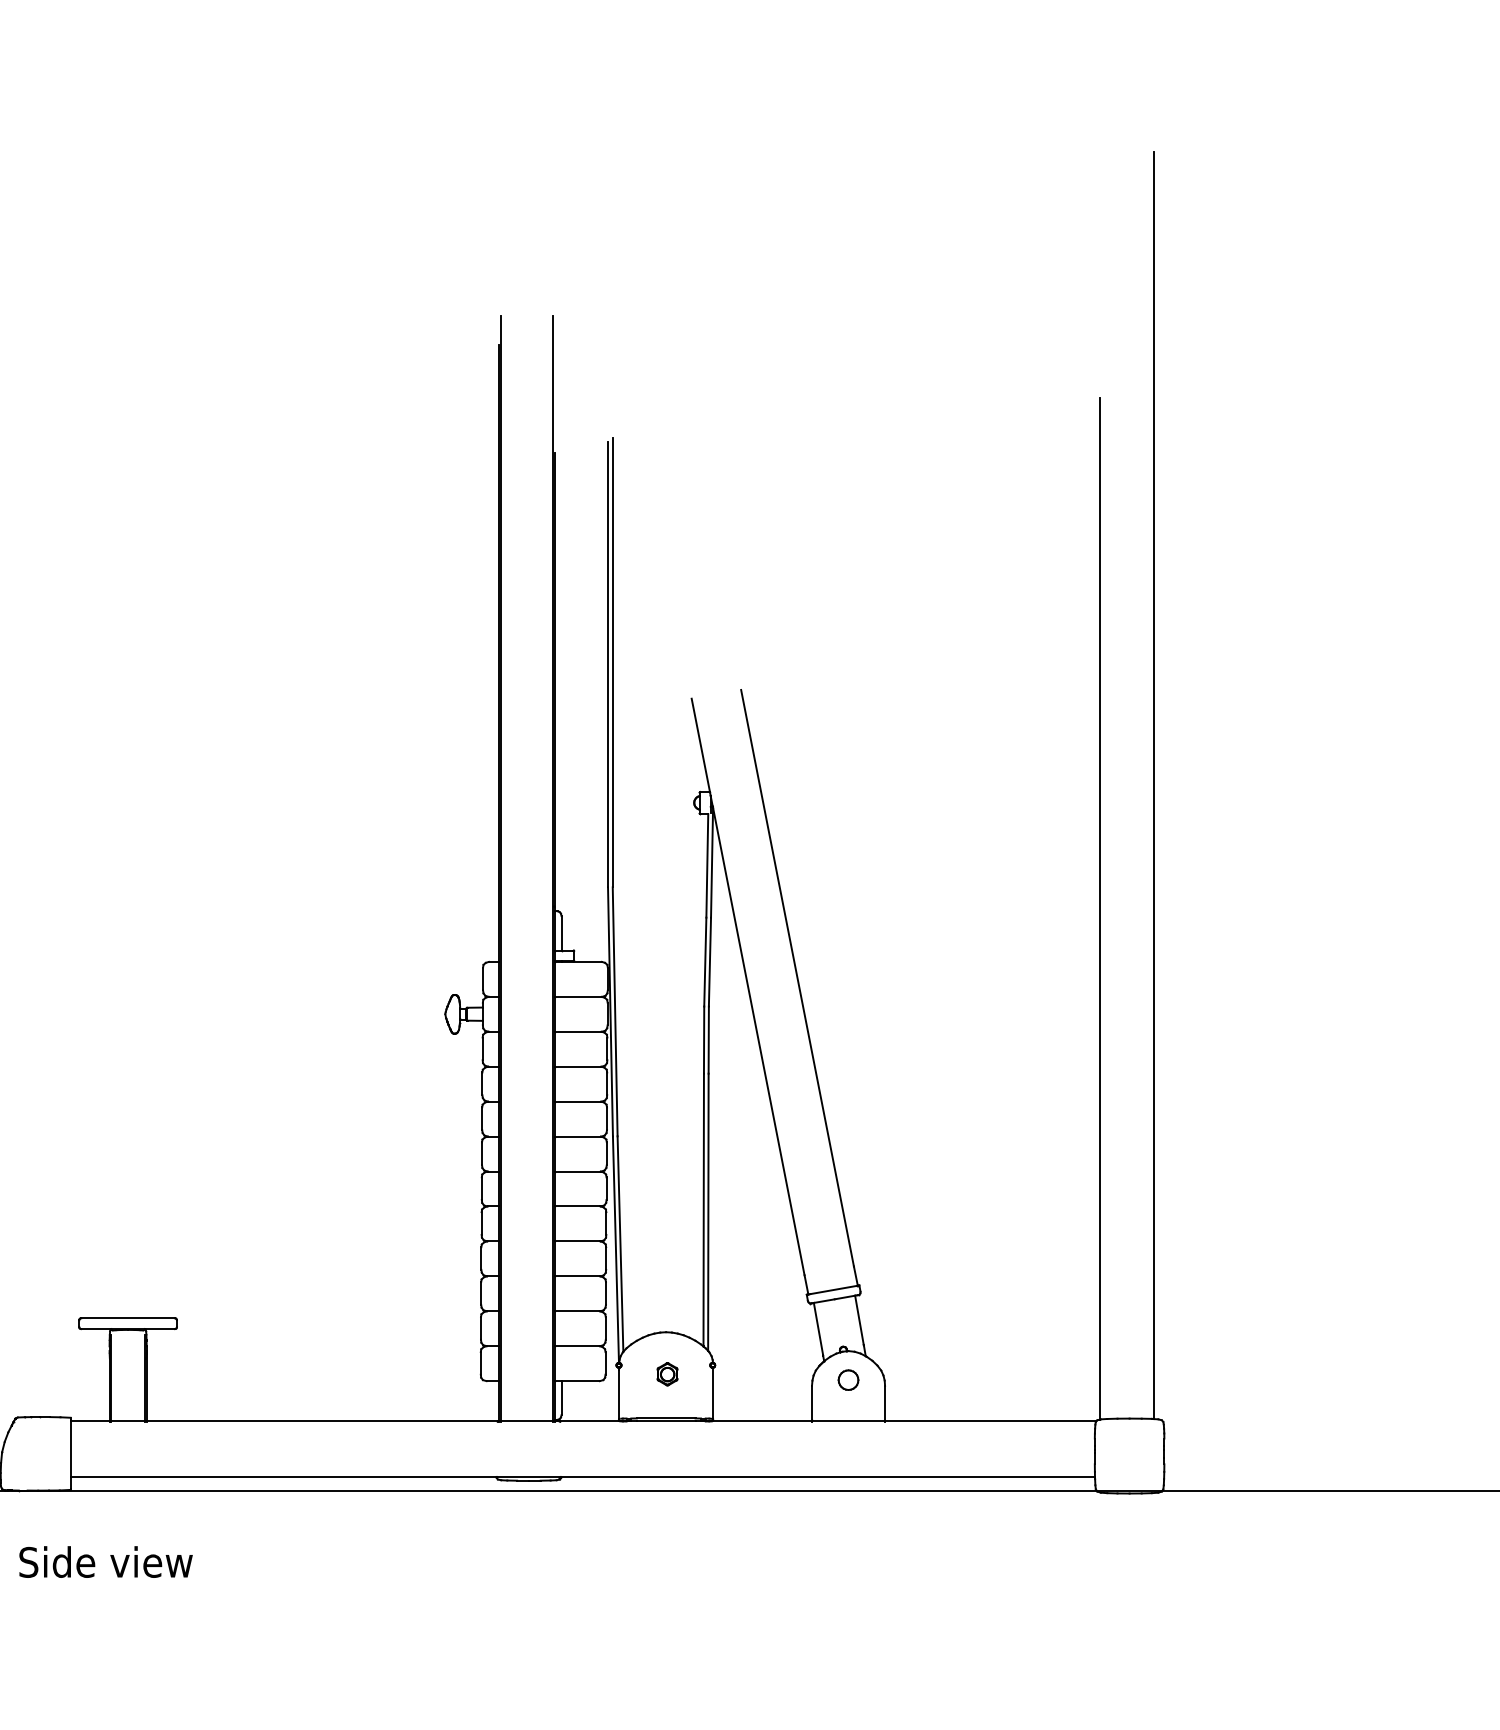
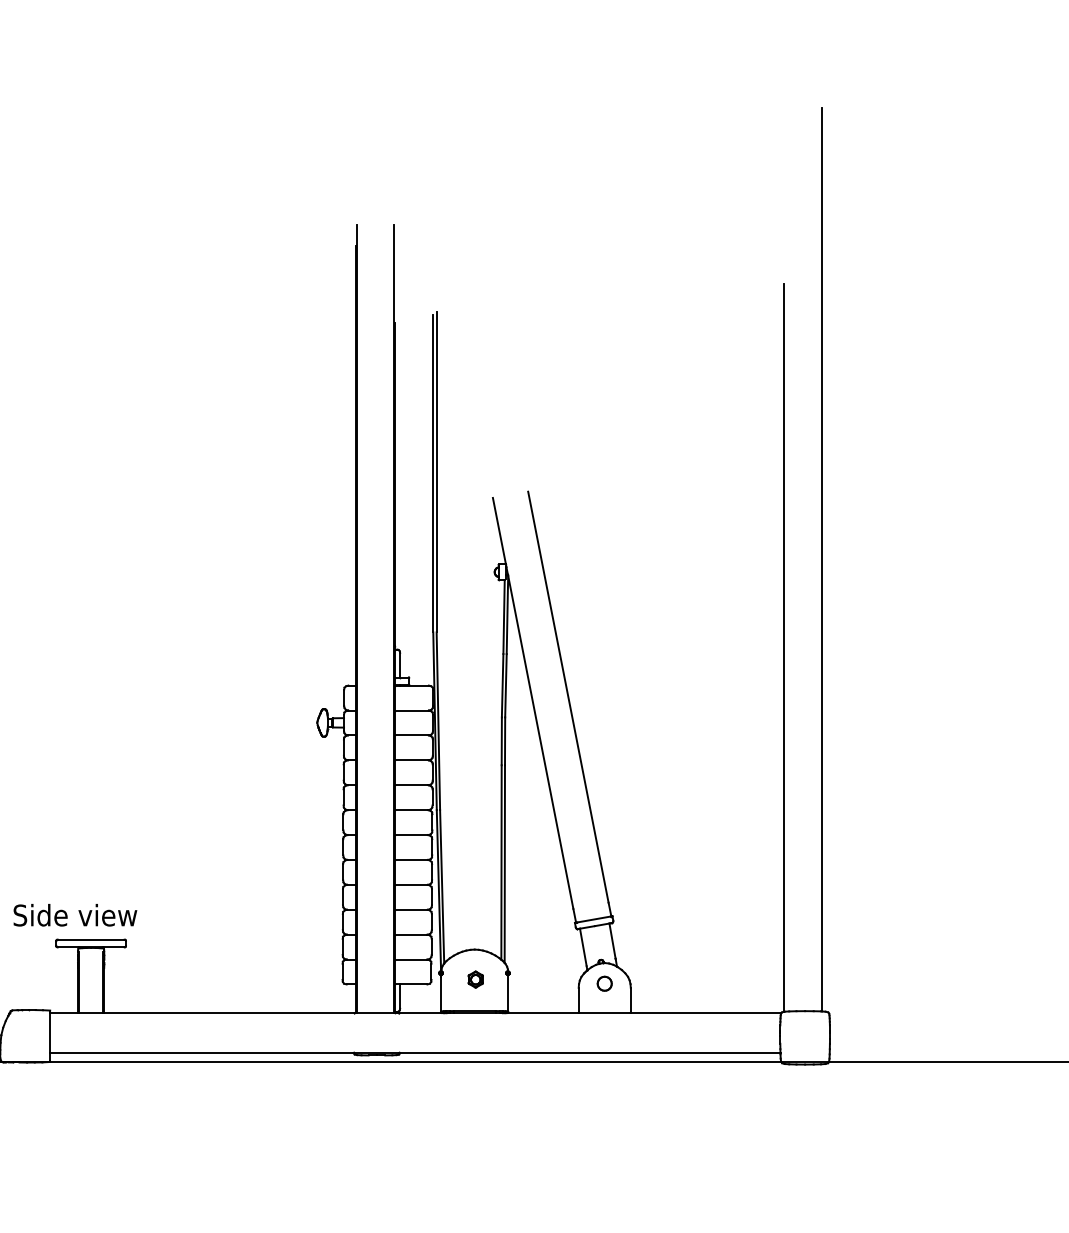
text: (105, 1561) -> (75, 914), moved

